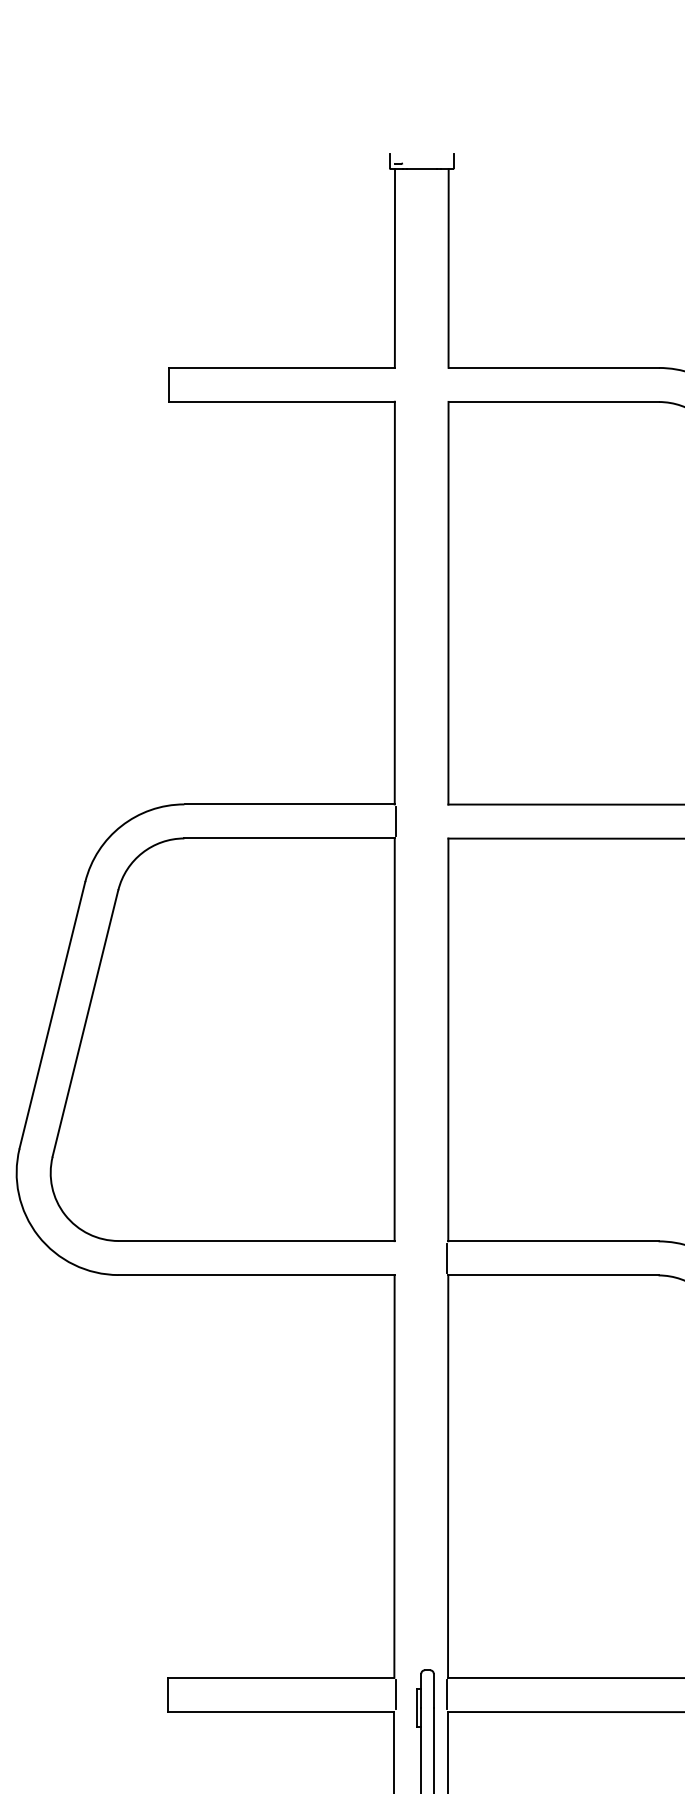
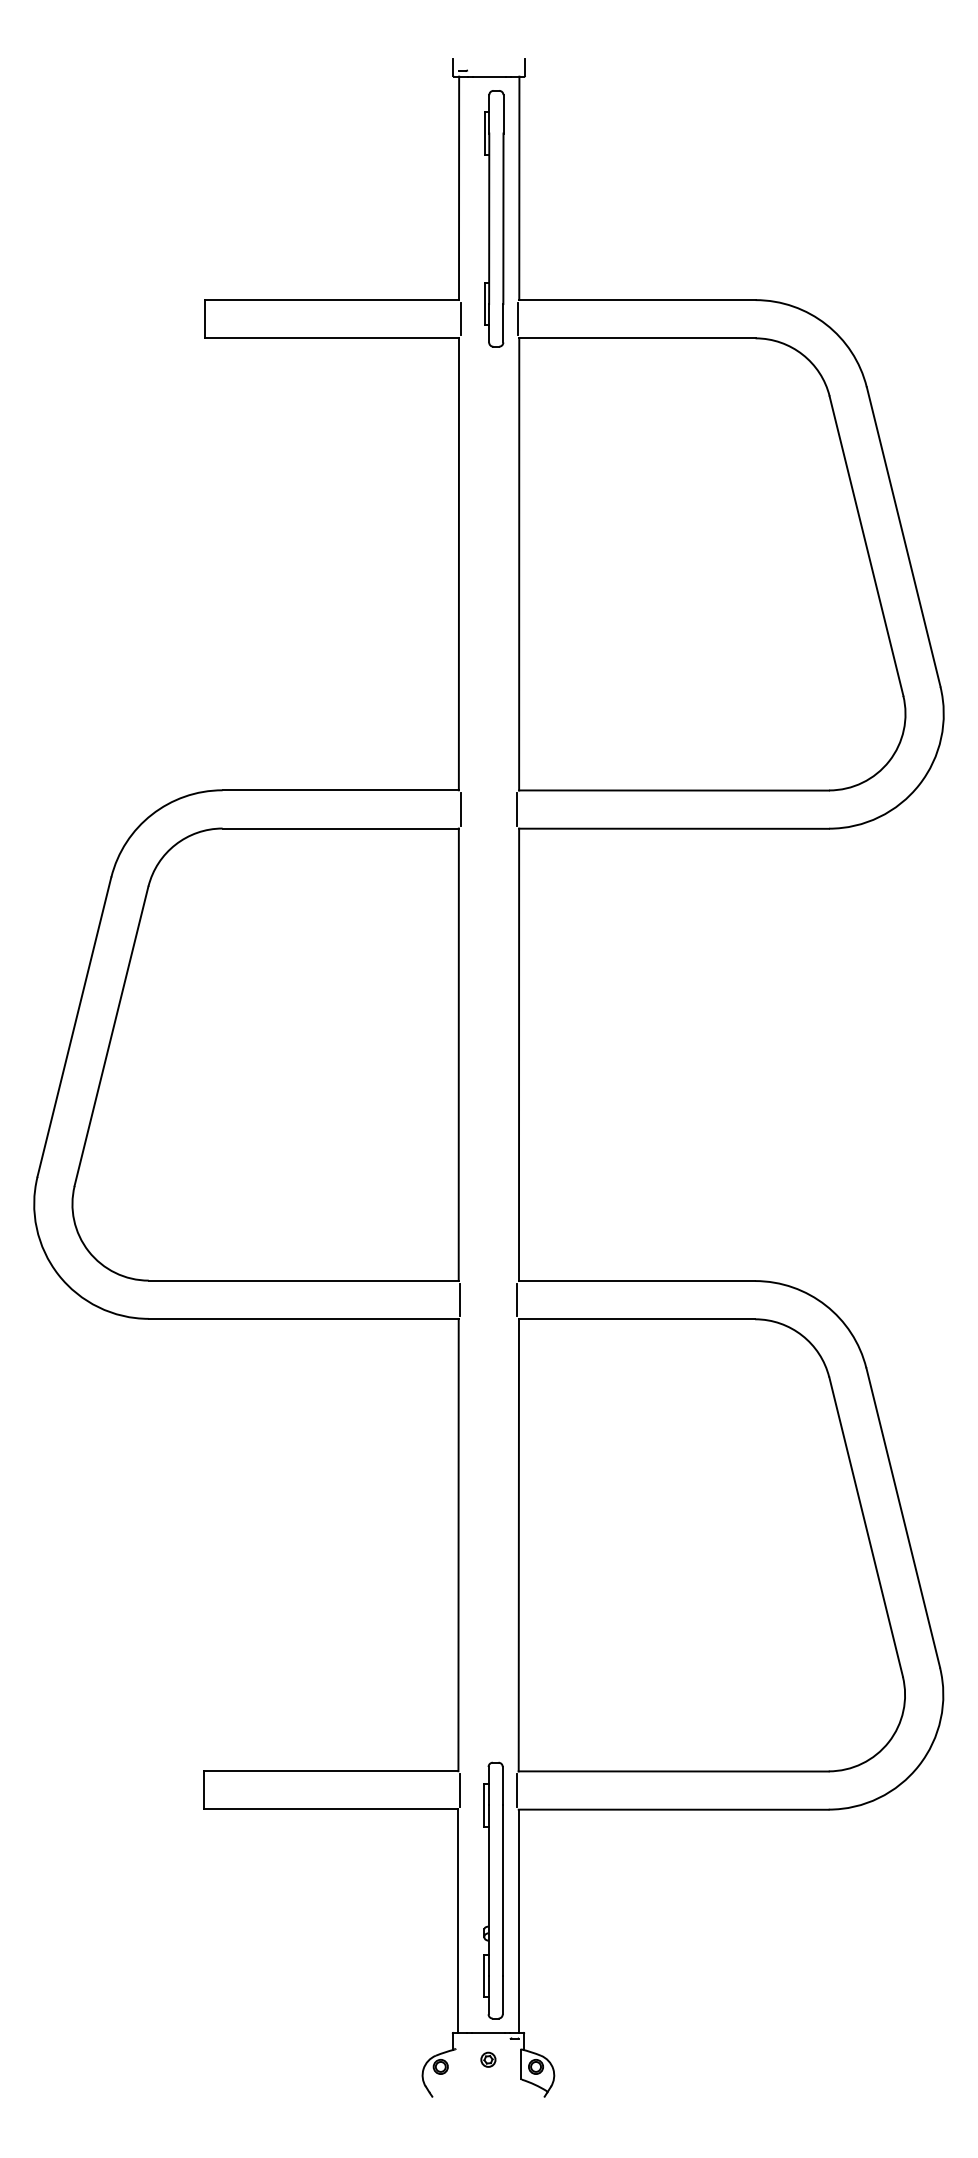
part: (426, 295) -> (494, 218), added
line: (396, 384) -> (460, 318), added
line: (446, 384) -> (517, 318), added
line: (446, 821) -> (517, 809), added
line: (396, 1257) -> (460, 1299), added

